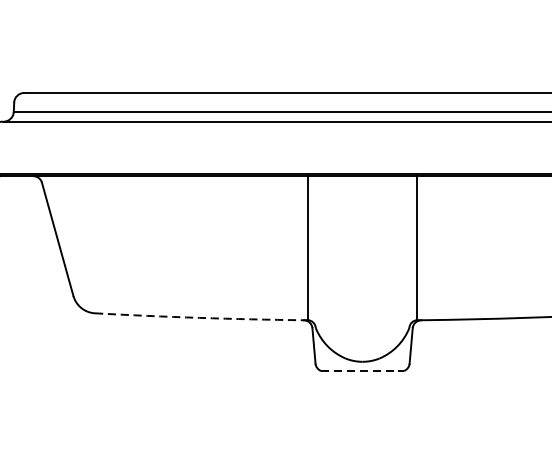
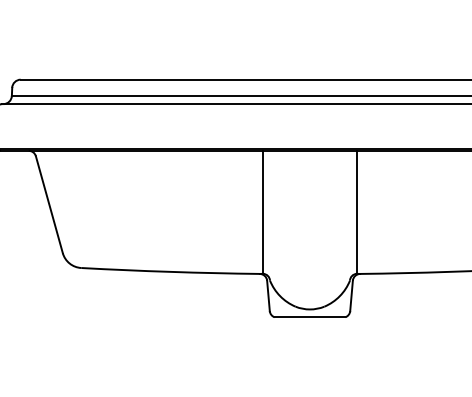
arc: (199, 317) -> (170, 271), dashed -> solid
line: (363, 371) -> (310, 317), dashed -> solid

